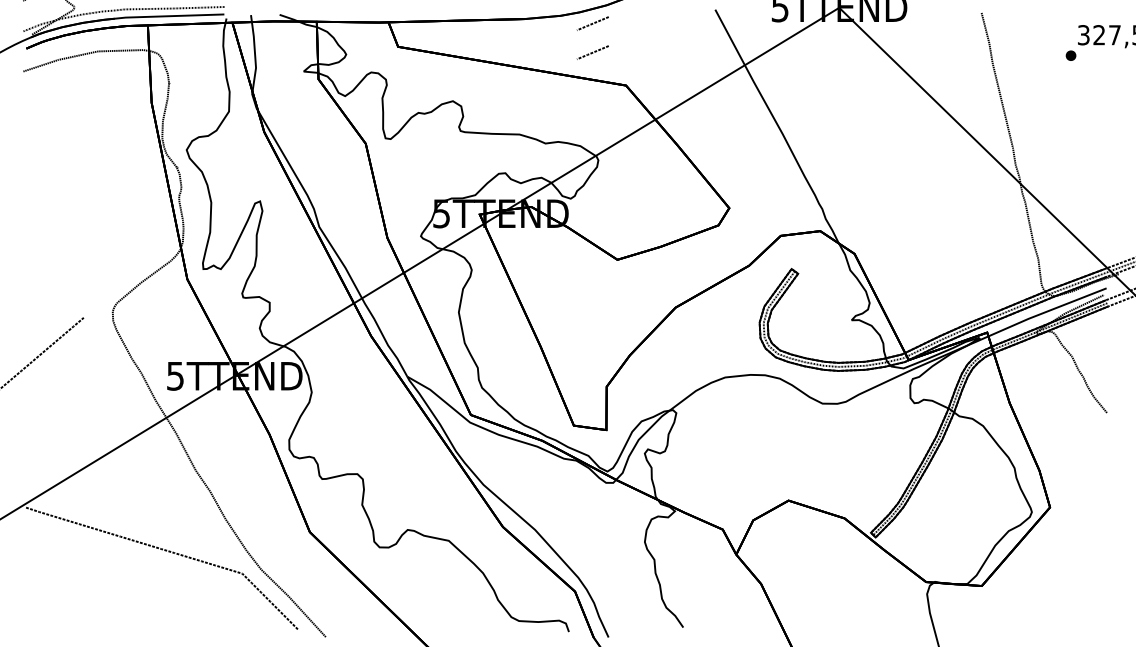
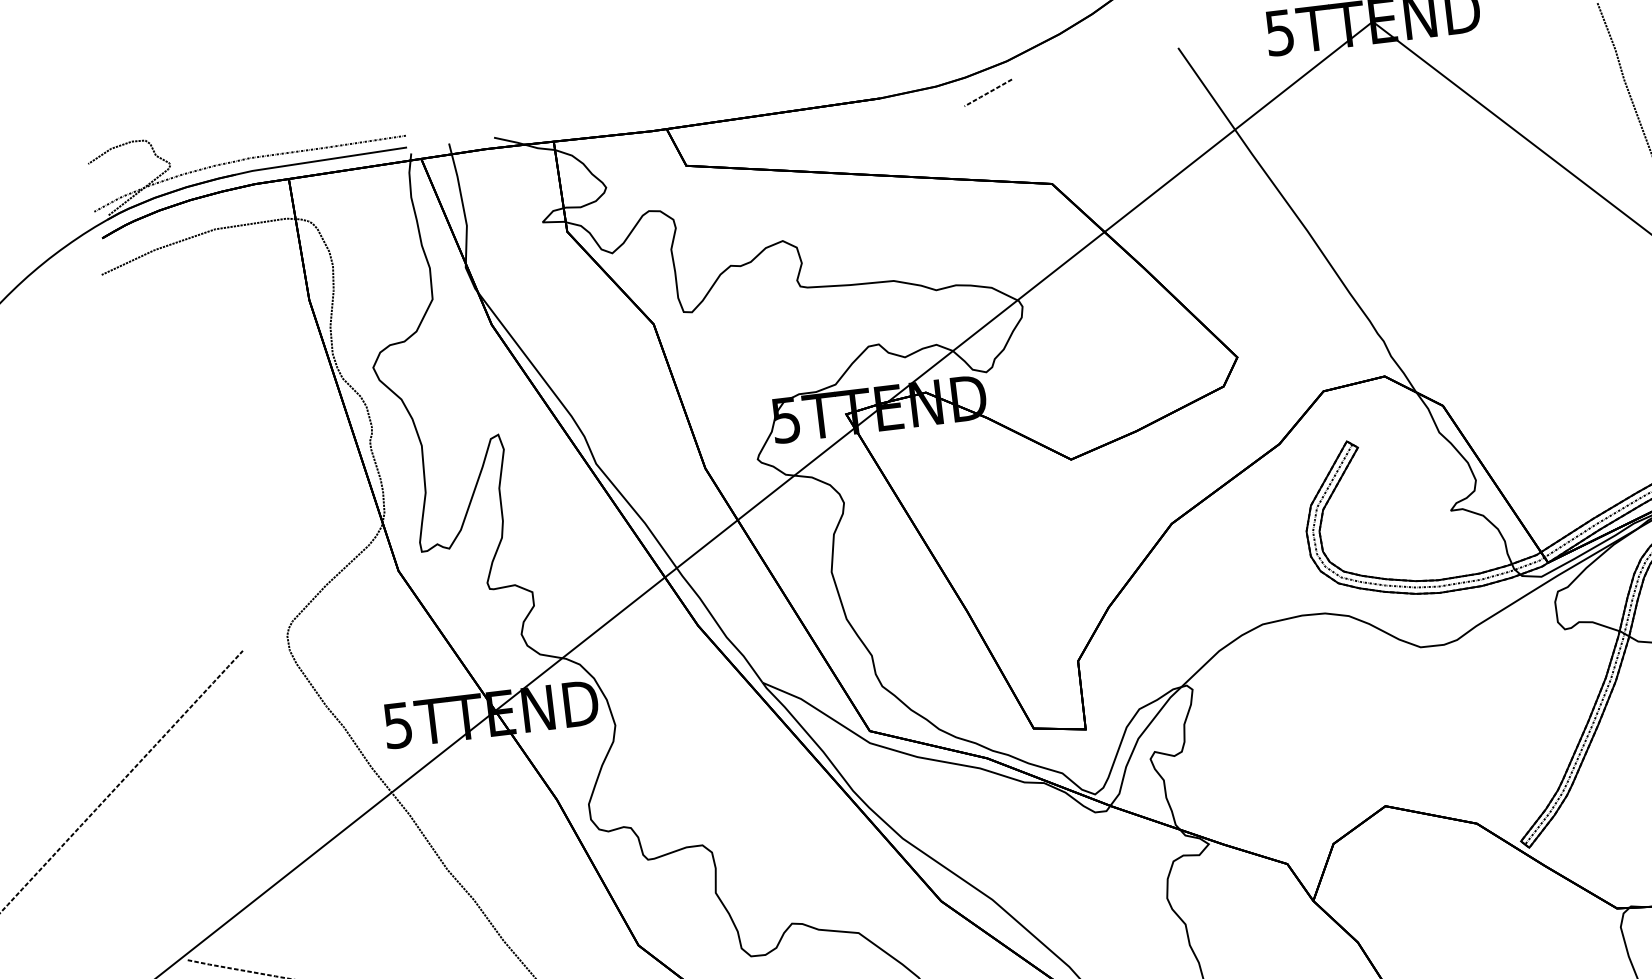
line: (592, 52) -> (993, 138), removed

